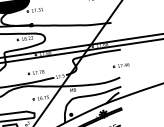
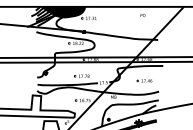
part: (121, 65) -> (144, 80), moved

